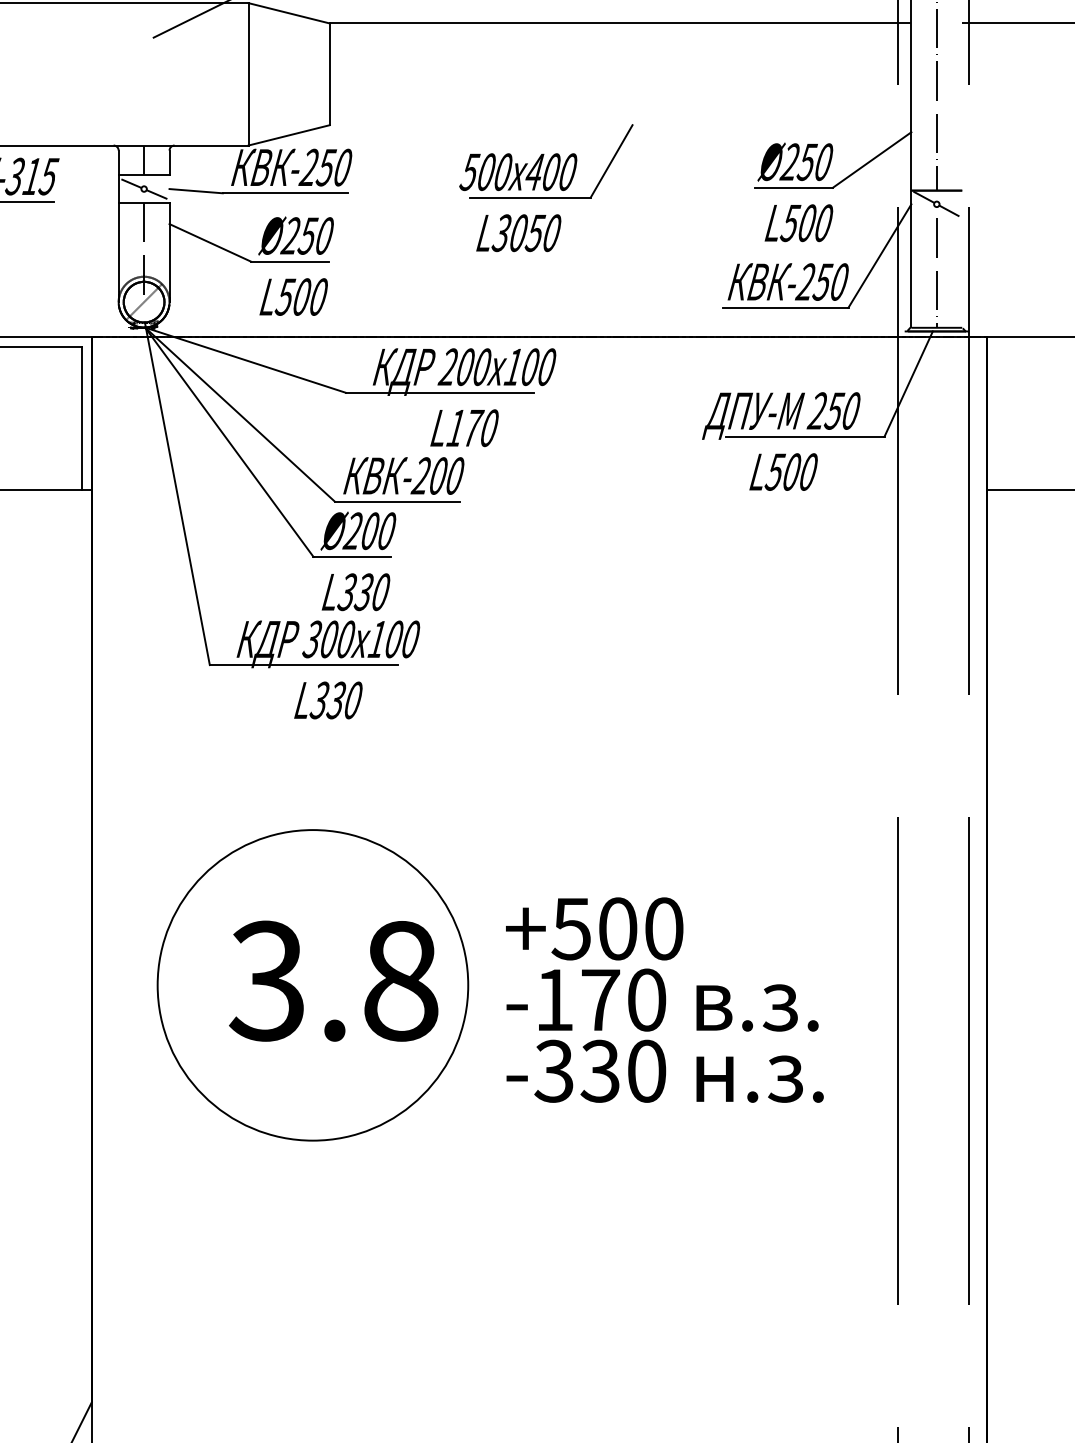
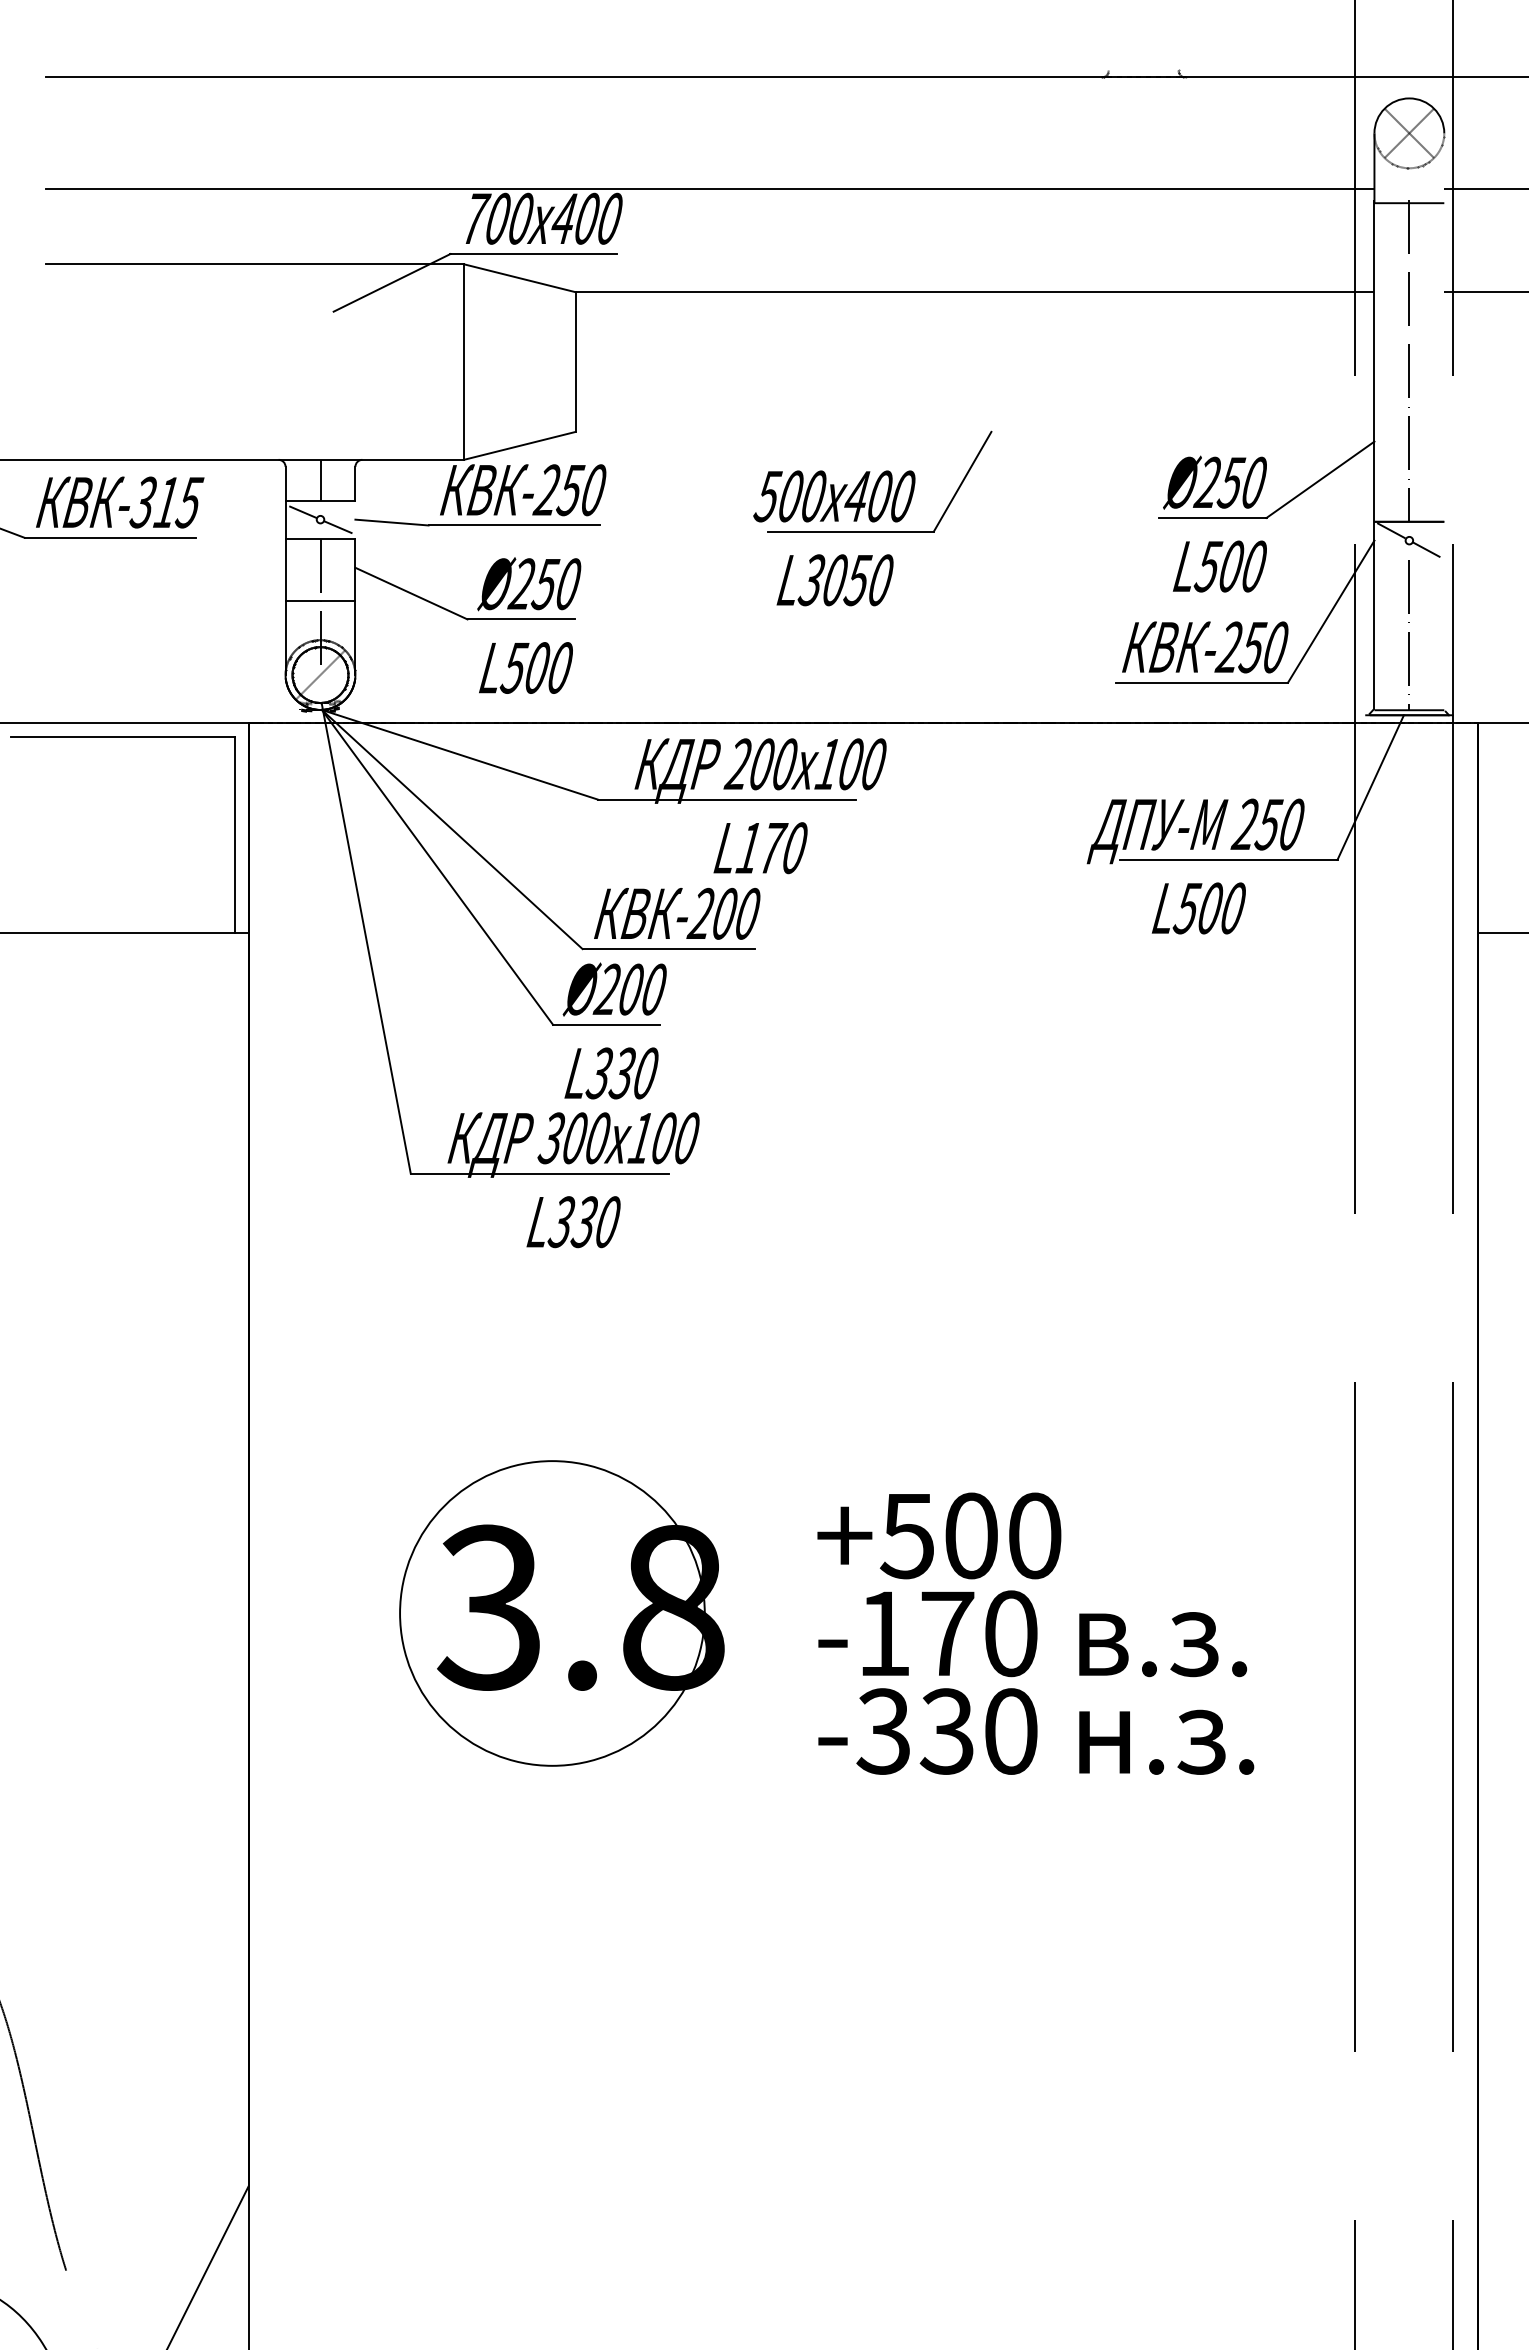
line: (144, 248) -> (320, 601), added
circle: (313, 985) -> (552, 1613), size x0.71

